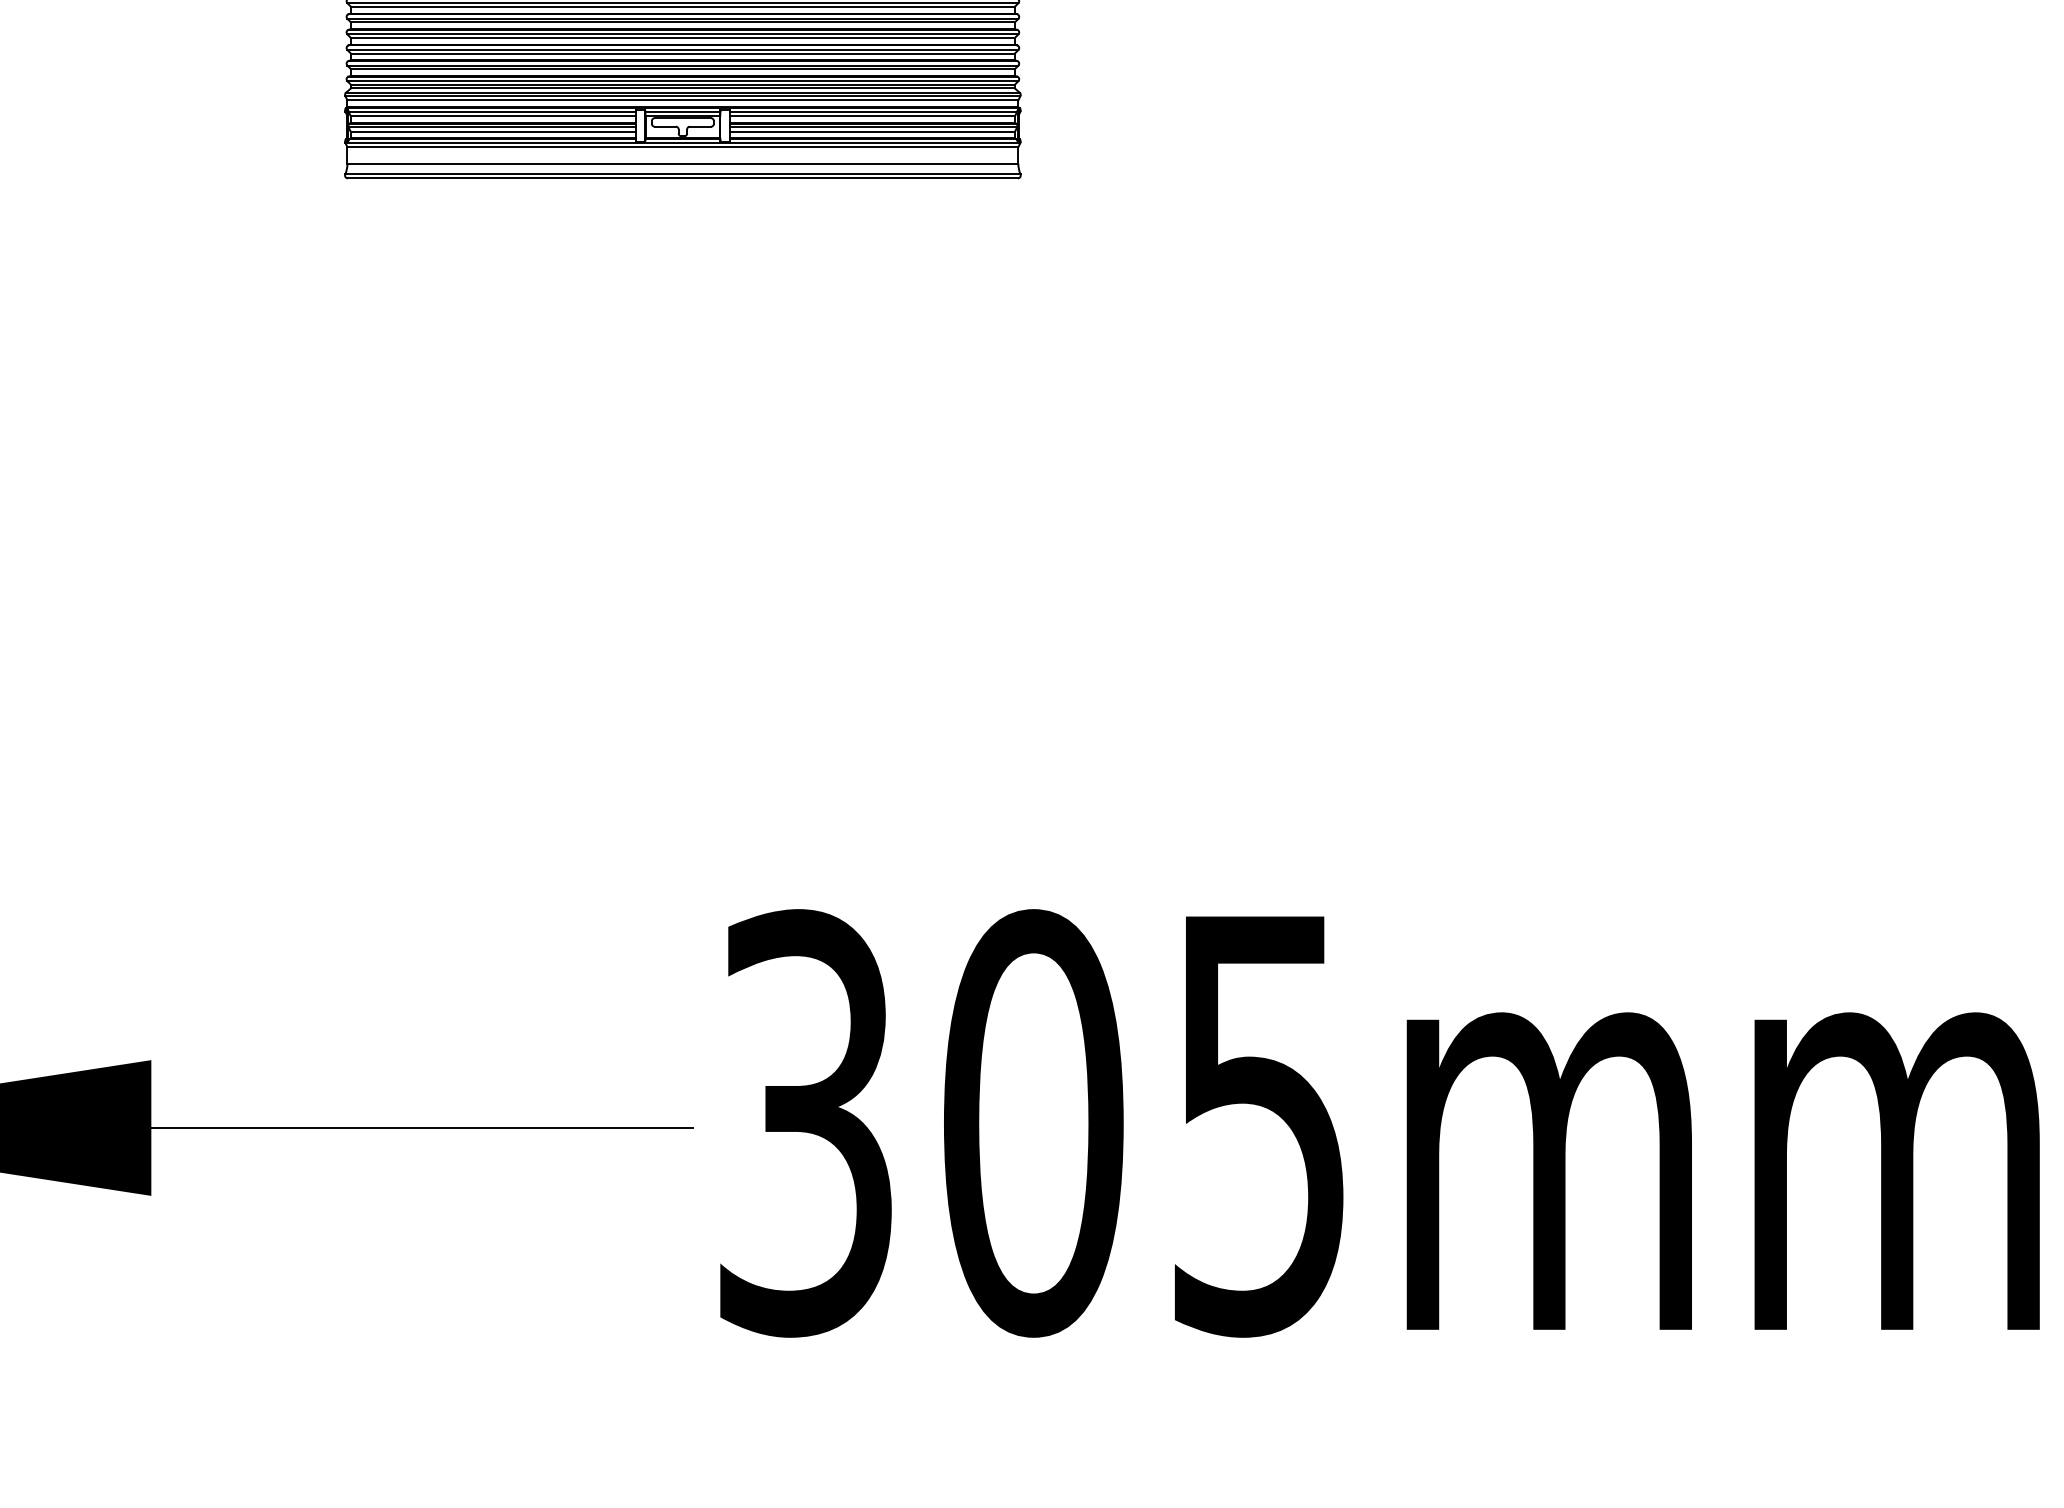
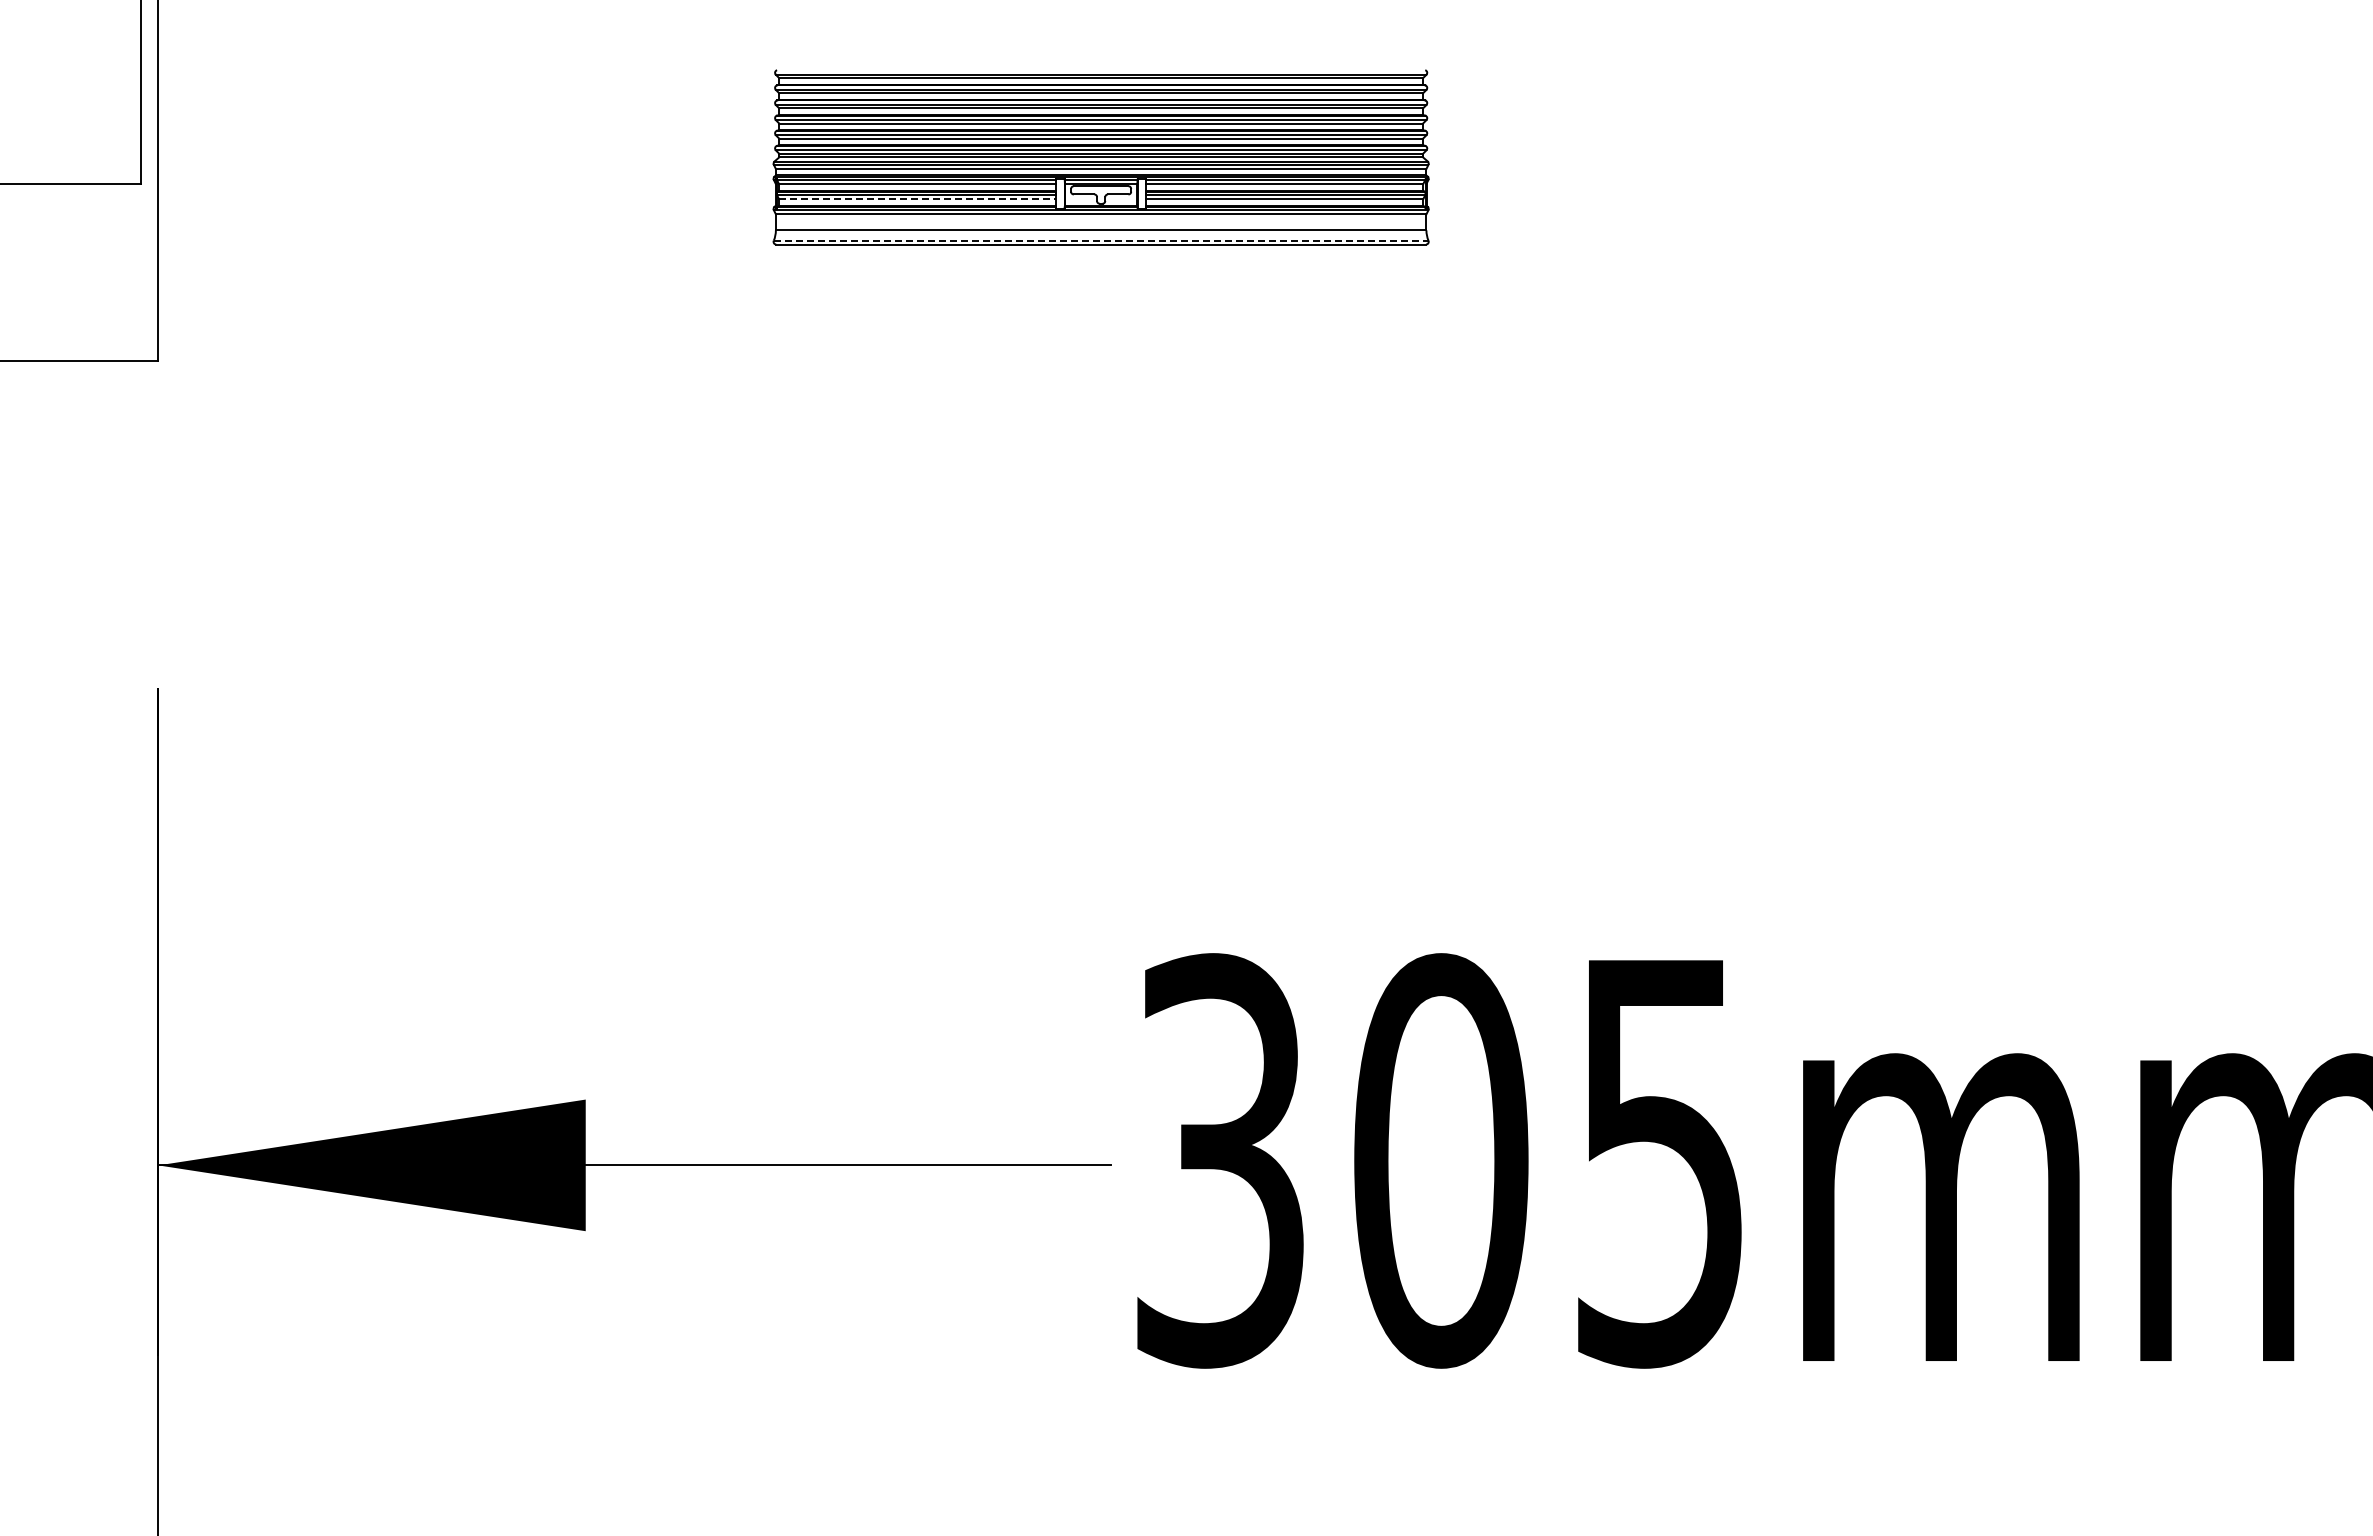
line: (493, 131) -> (917, 199), solid -> dashed
line: (683, 174) -> (1101, 240), solid -> dashed

